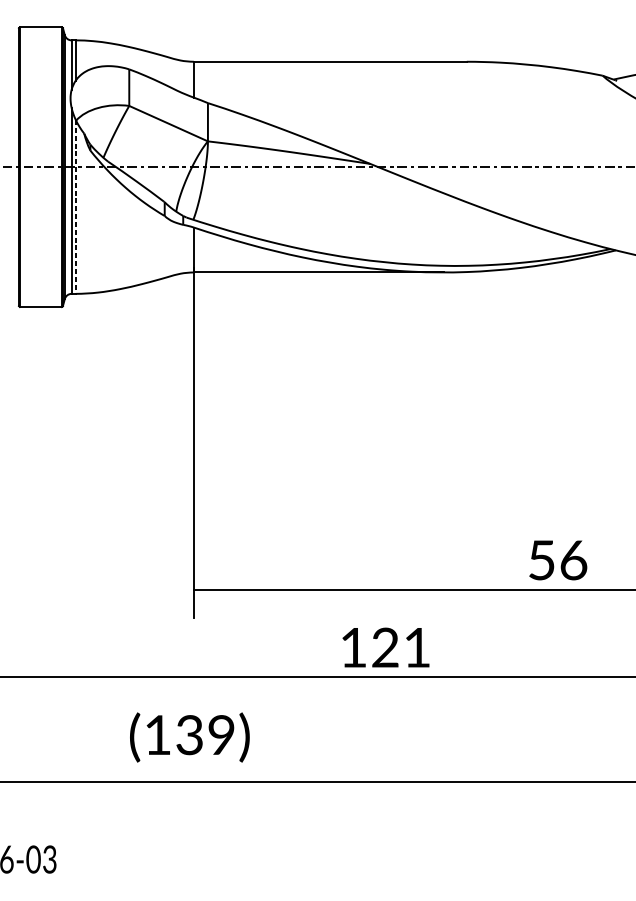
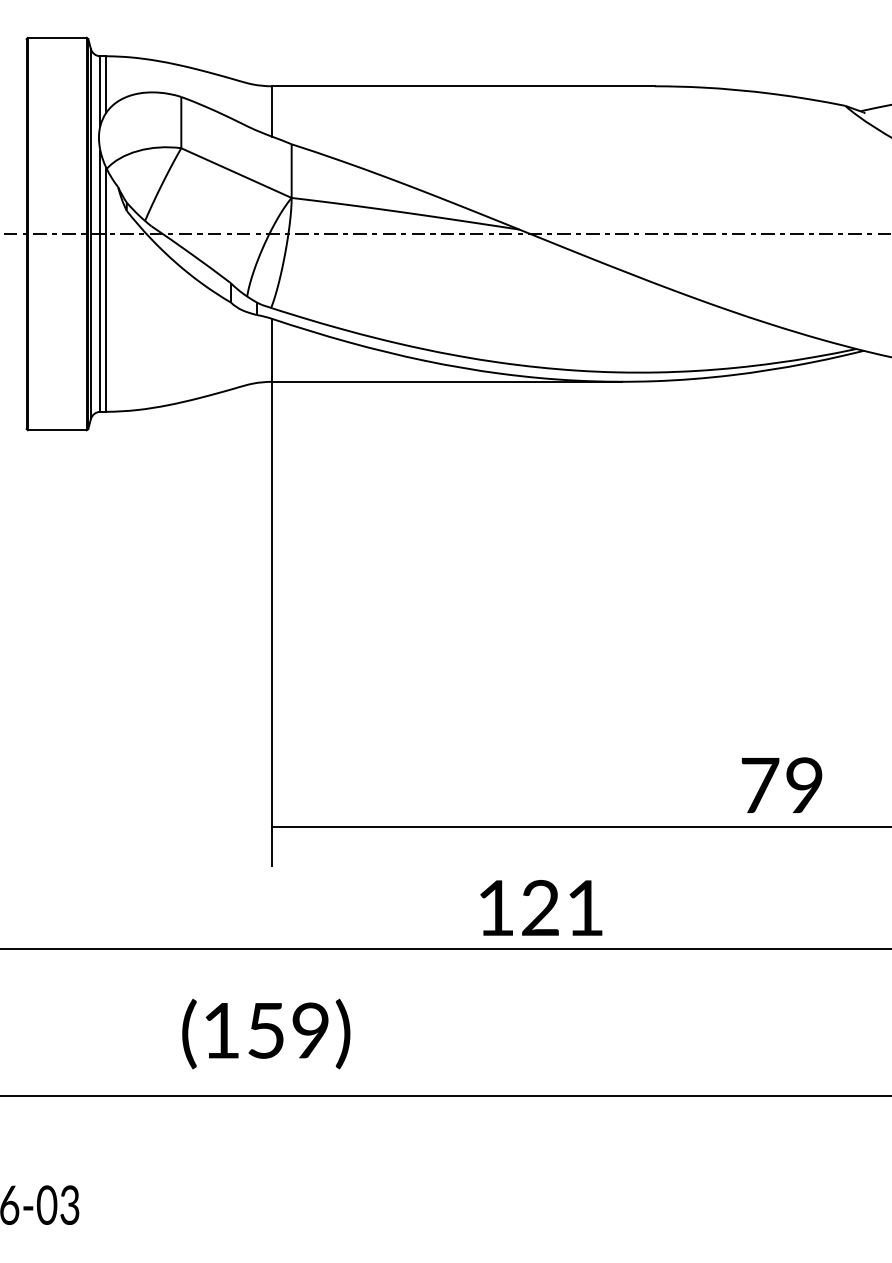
line: (75, 206) -> (106, 289), dashed -> solid
text: (557, 560) -> (782, 785), 56 -> 79
text: (189, 734) -> (265, 1030), (139) -> (159)

